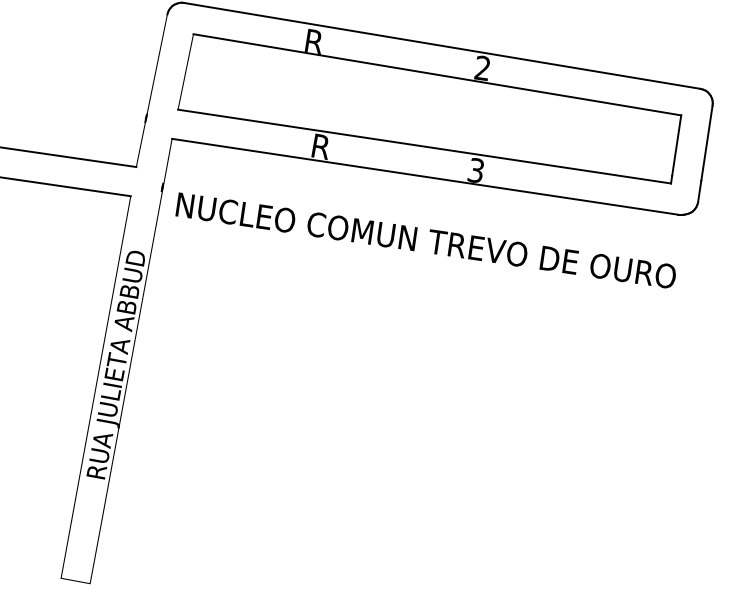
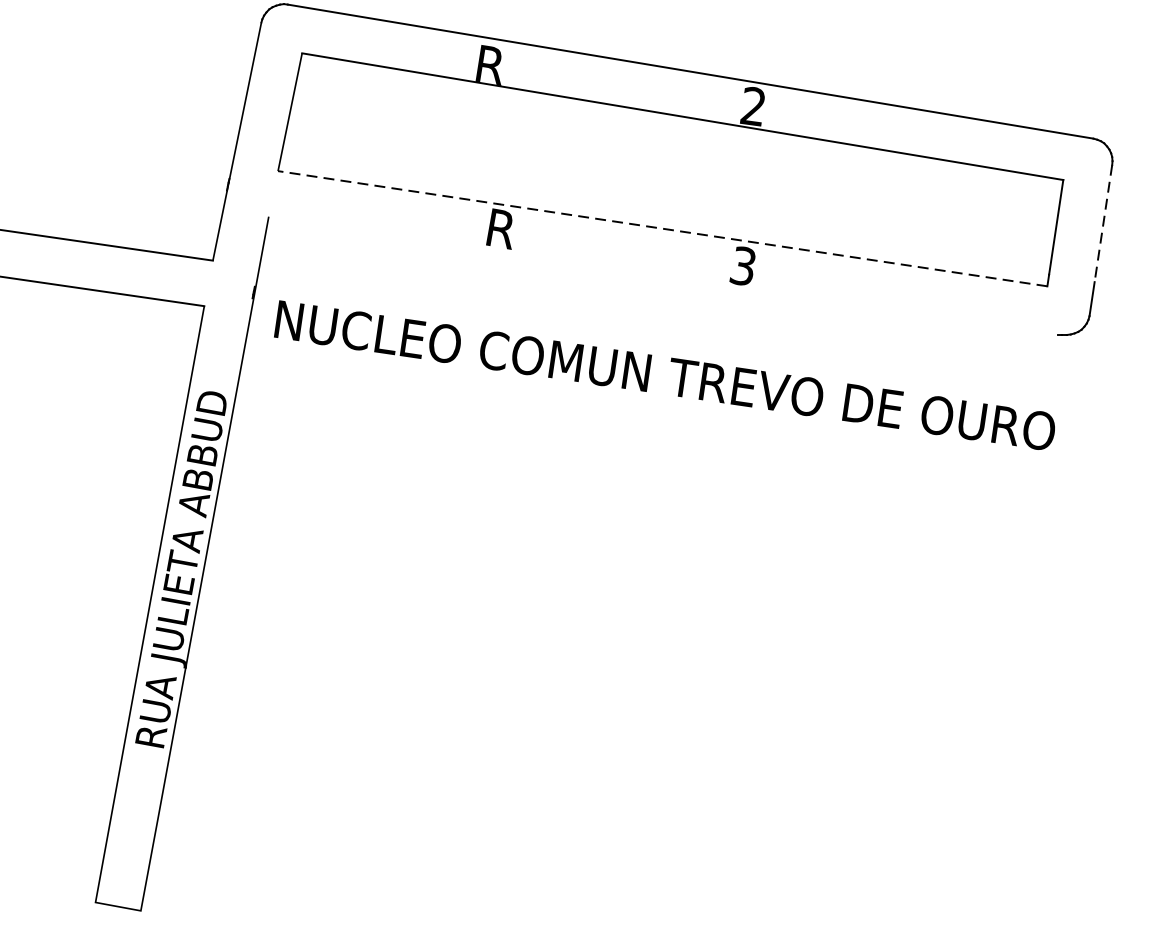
line: (706, 143) -> (1102, 223), solid -> dashed
line: (424, 146) -> (662, 228), solid -> dashed
line: (425, 176) -> (664, 275), removed

